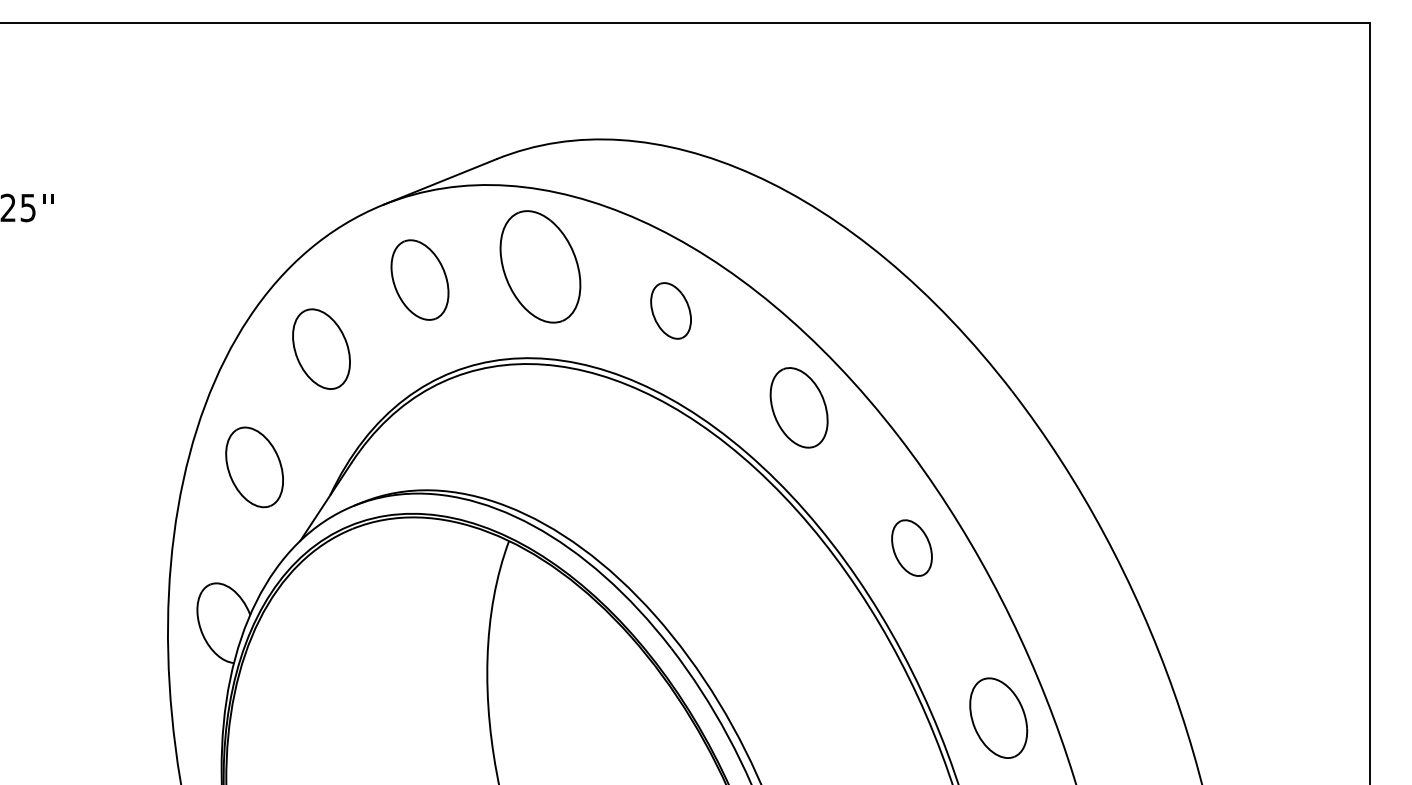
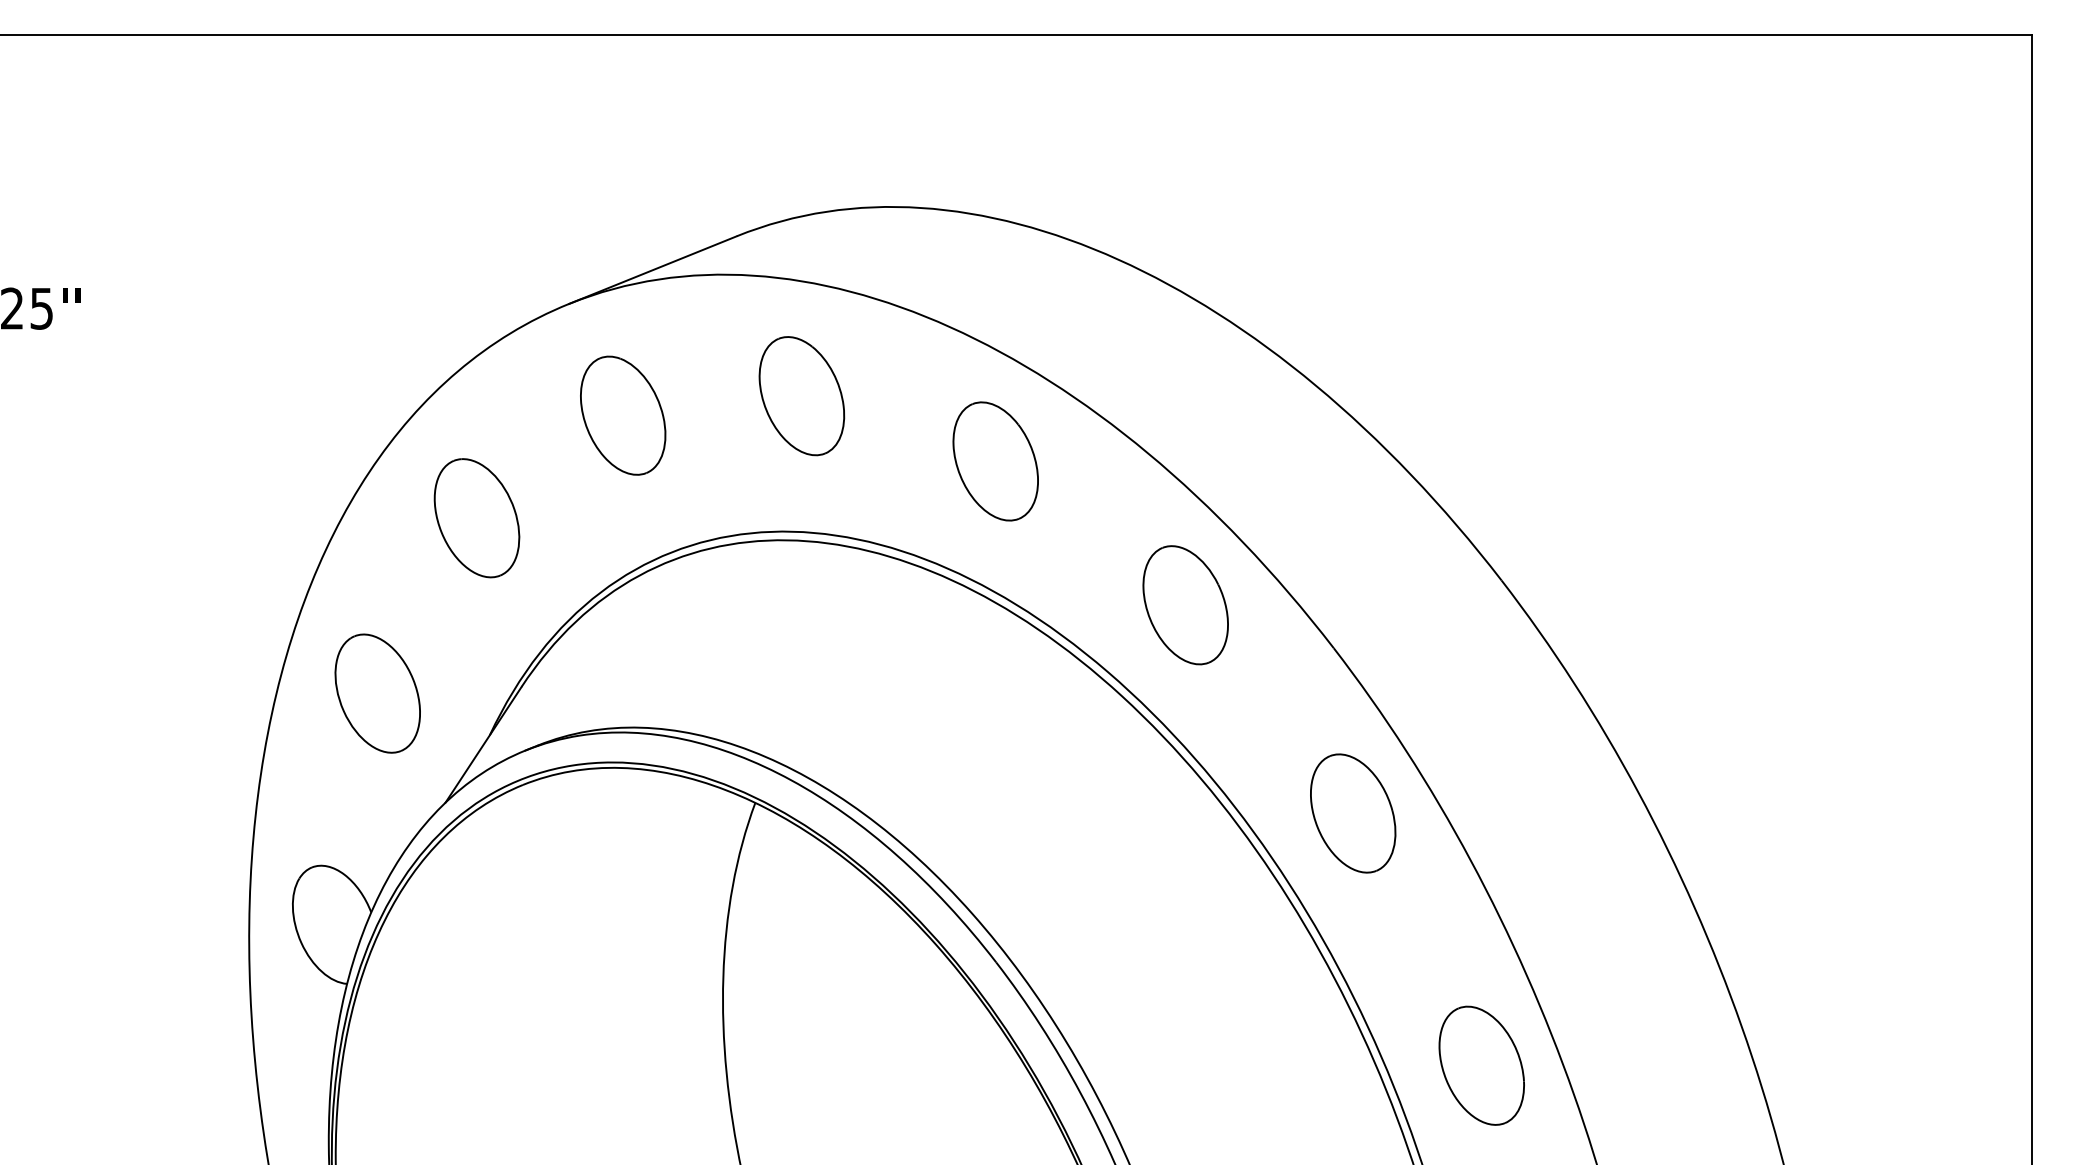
part: (540, 266) -> (801, 395), size x0.71
part: (670, 310) -> (994, 460), size x1.43
part: (911, 547) -> (1352, 812), size x1.43

